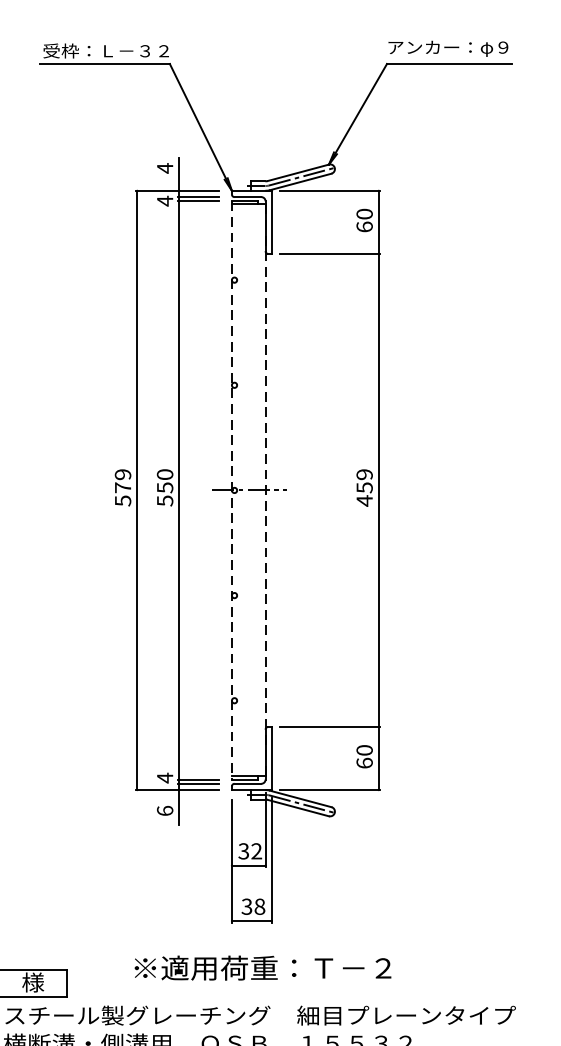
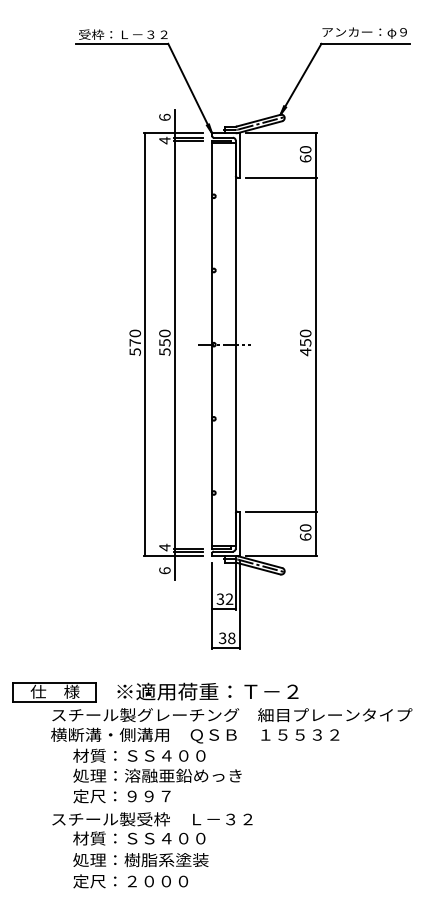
text: (164, 168) -> (164, 117), 4 -> 6
text: (121, 474) -> (134, 333), 579 -> 570
text: (364, 474) -> (305, 333), 459 -> 450
line: (232, 490) -> (212, 344), dashed -> solid
line: (265, 490) -> (235, 344), dashed -> solid
text: (262, 967) -> (207, 691), moved

